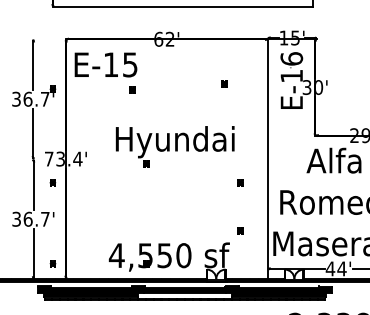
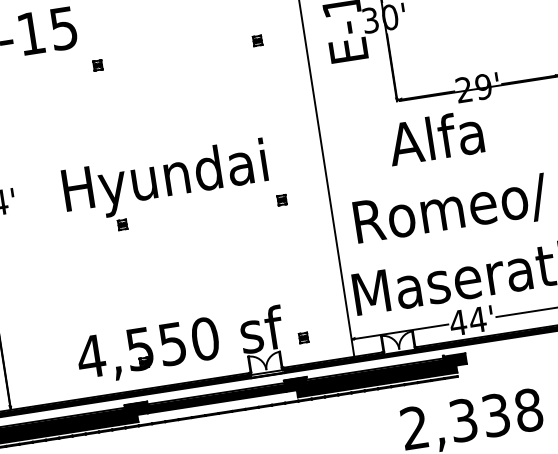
part: (224, 83) -> (257, 39), moved
part: (132, 89) -> (97, 64), moved
part: (174, 146) -> (165, 188), moved
part: (240, 230) -> (303, 337), moved

